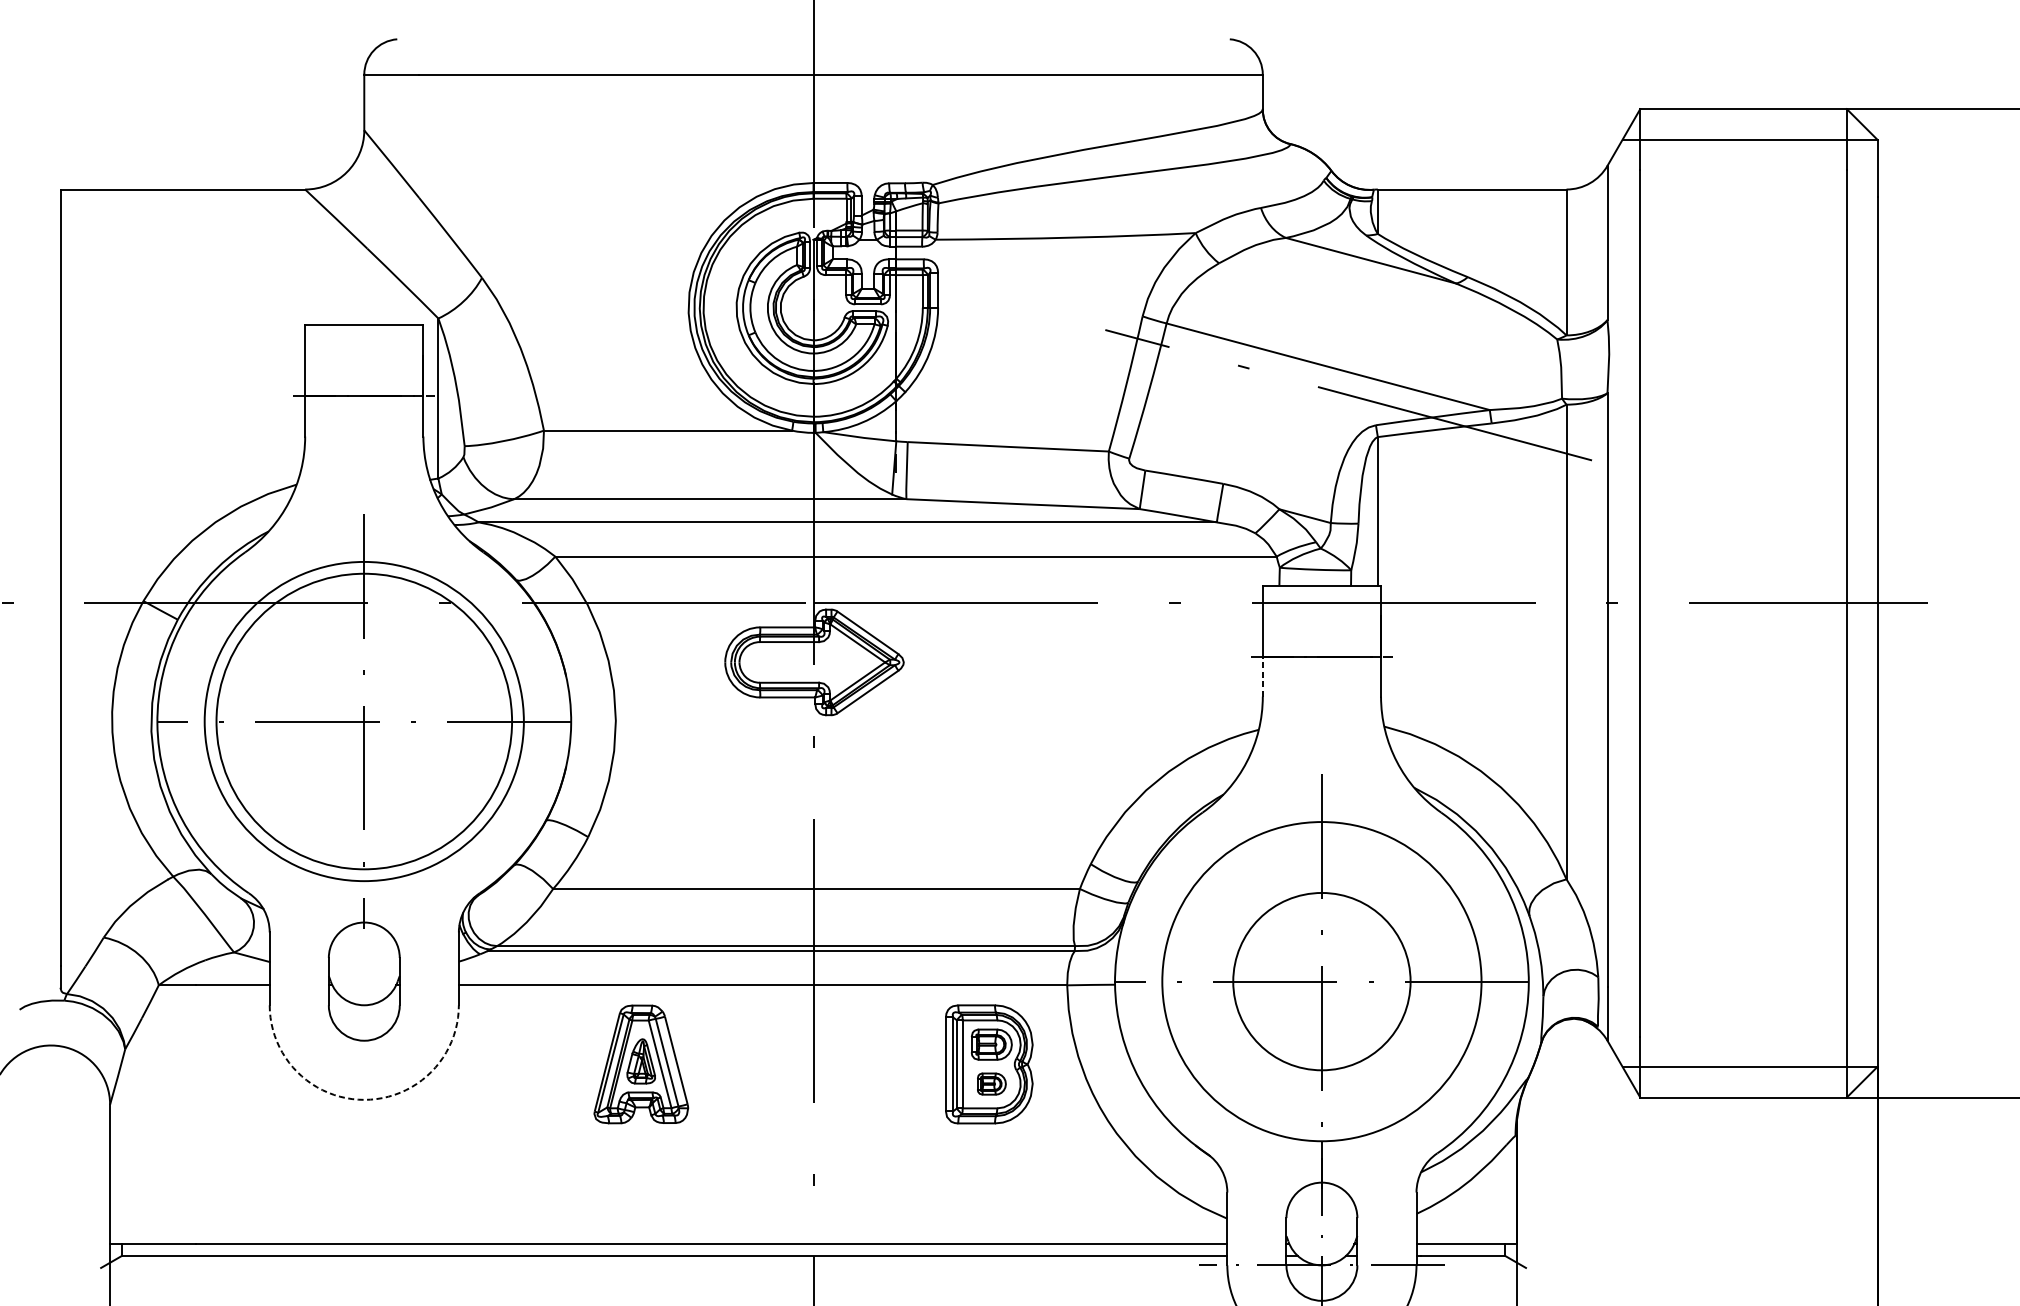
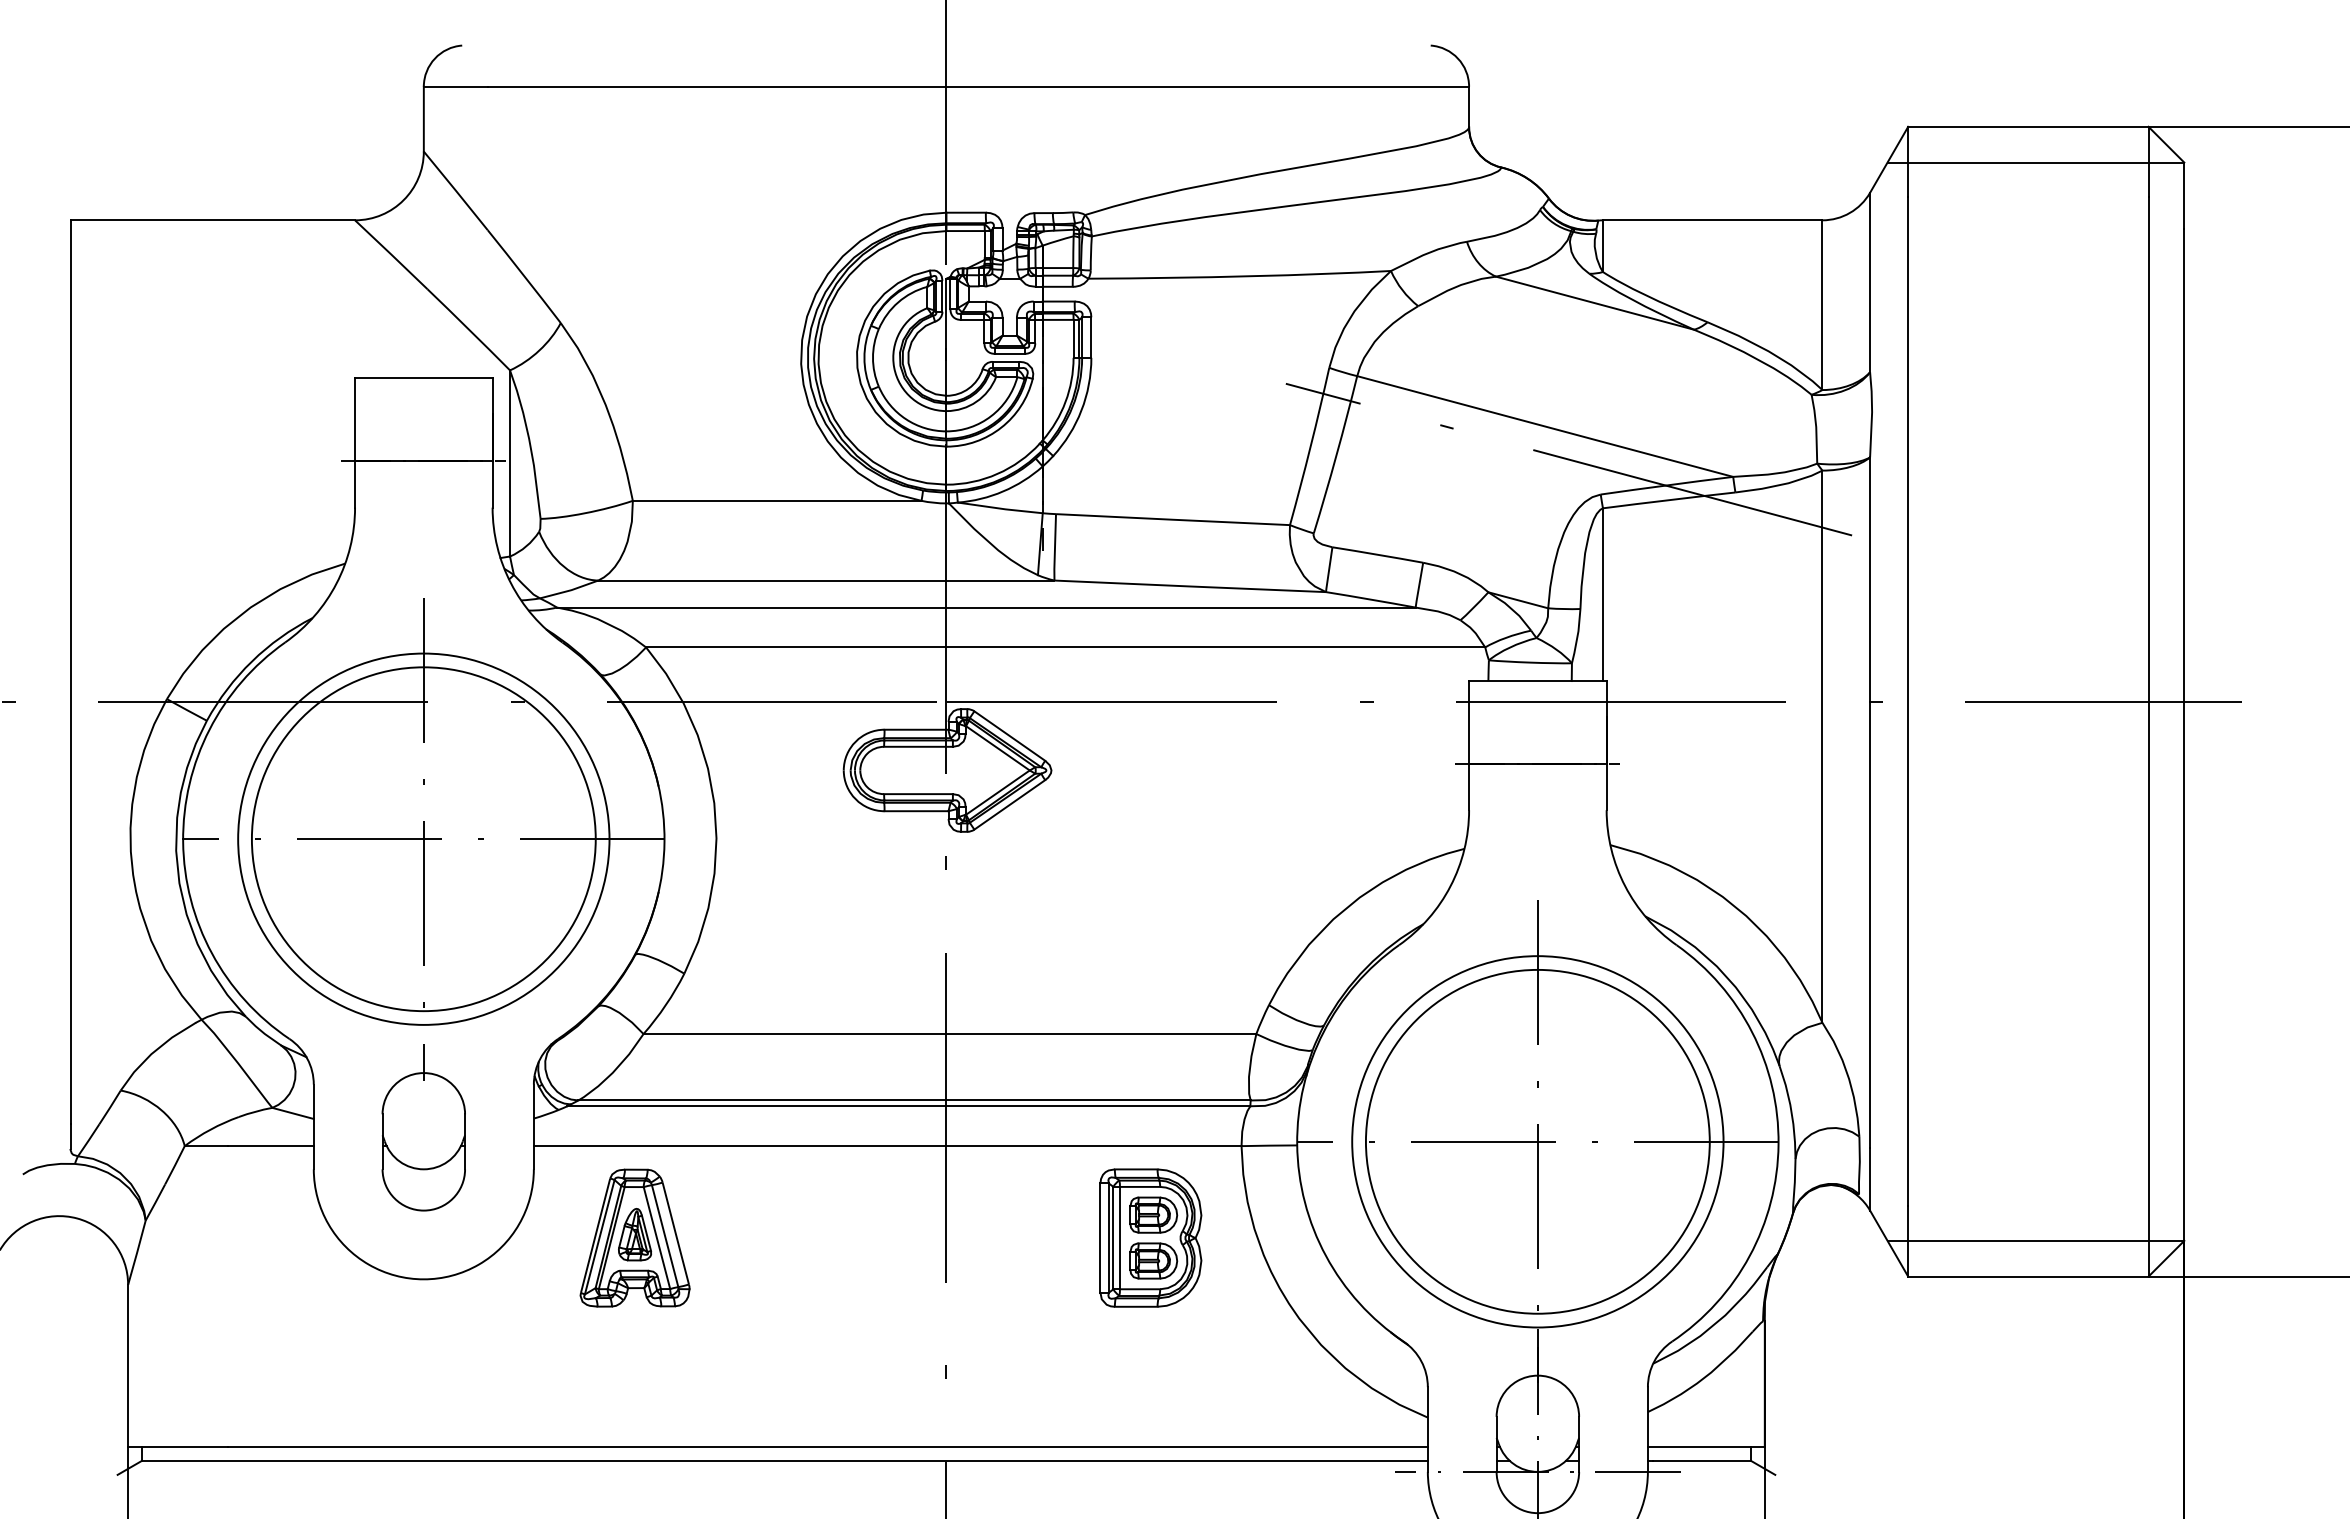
line: (1263, 676) -> (1469, 786), dashed -> solid
circle: (1321, 981) -> (1537, 1141), size x1.67
part: (640, 1063) -> (634, 1237), moved
part: (991, 1083) -> (1153, 1260), size x1.43
arc: (364, 1099) -> (423, 1279), dashed -> solid

